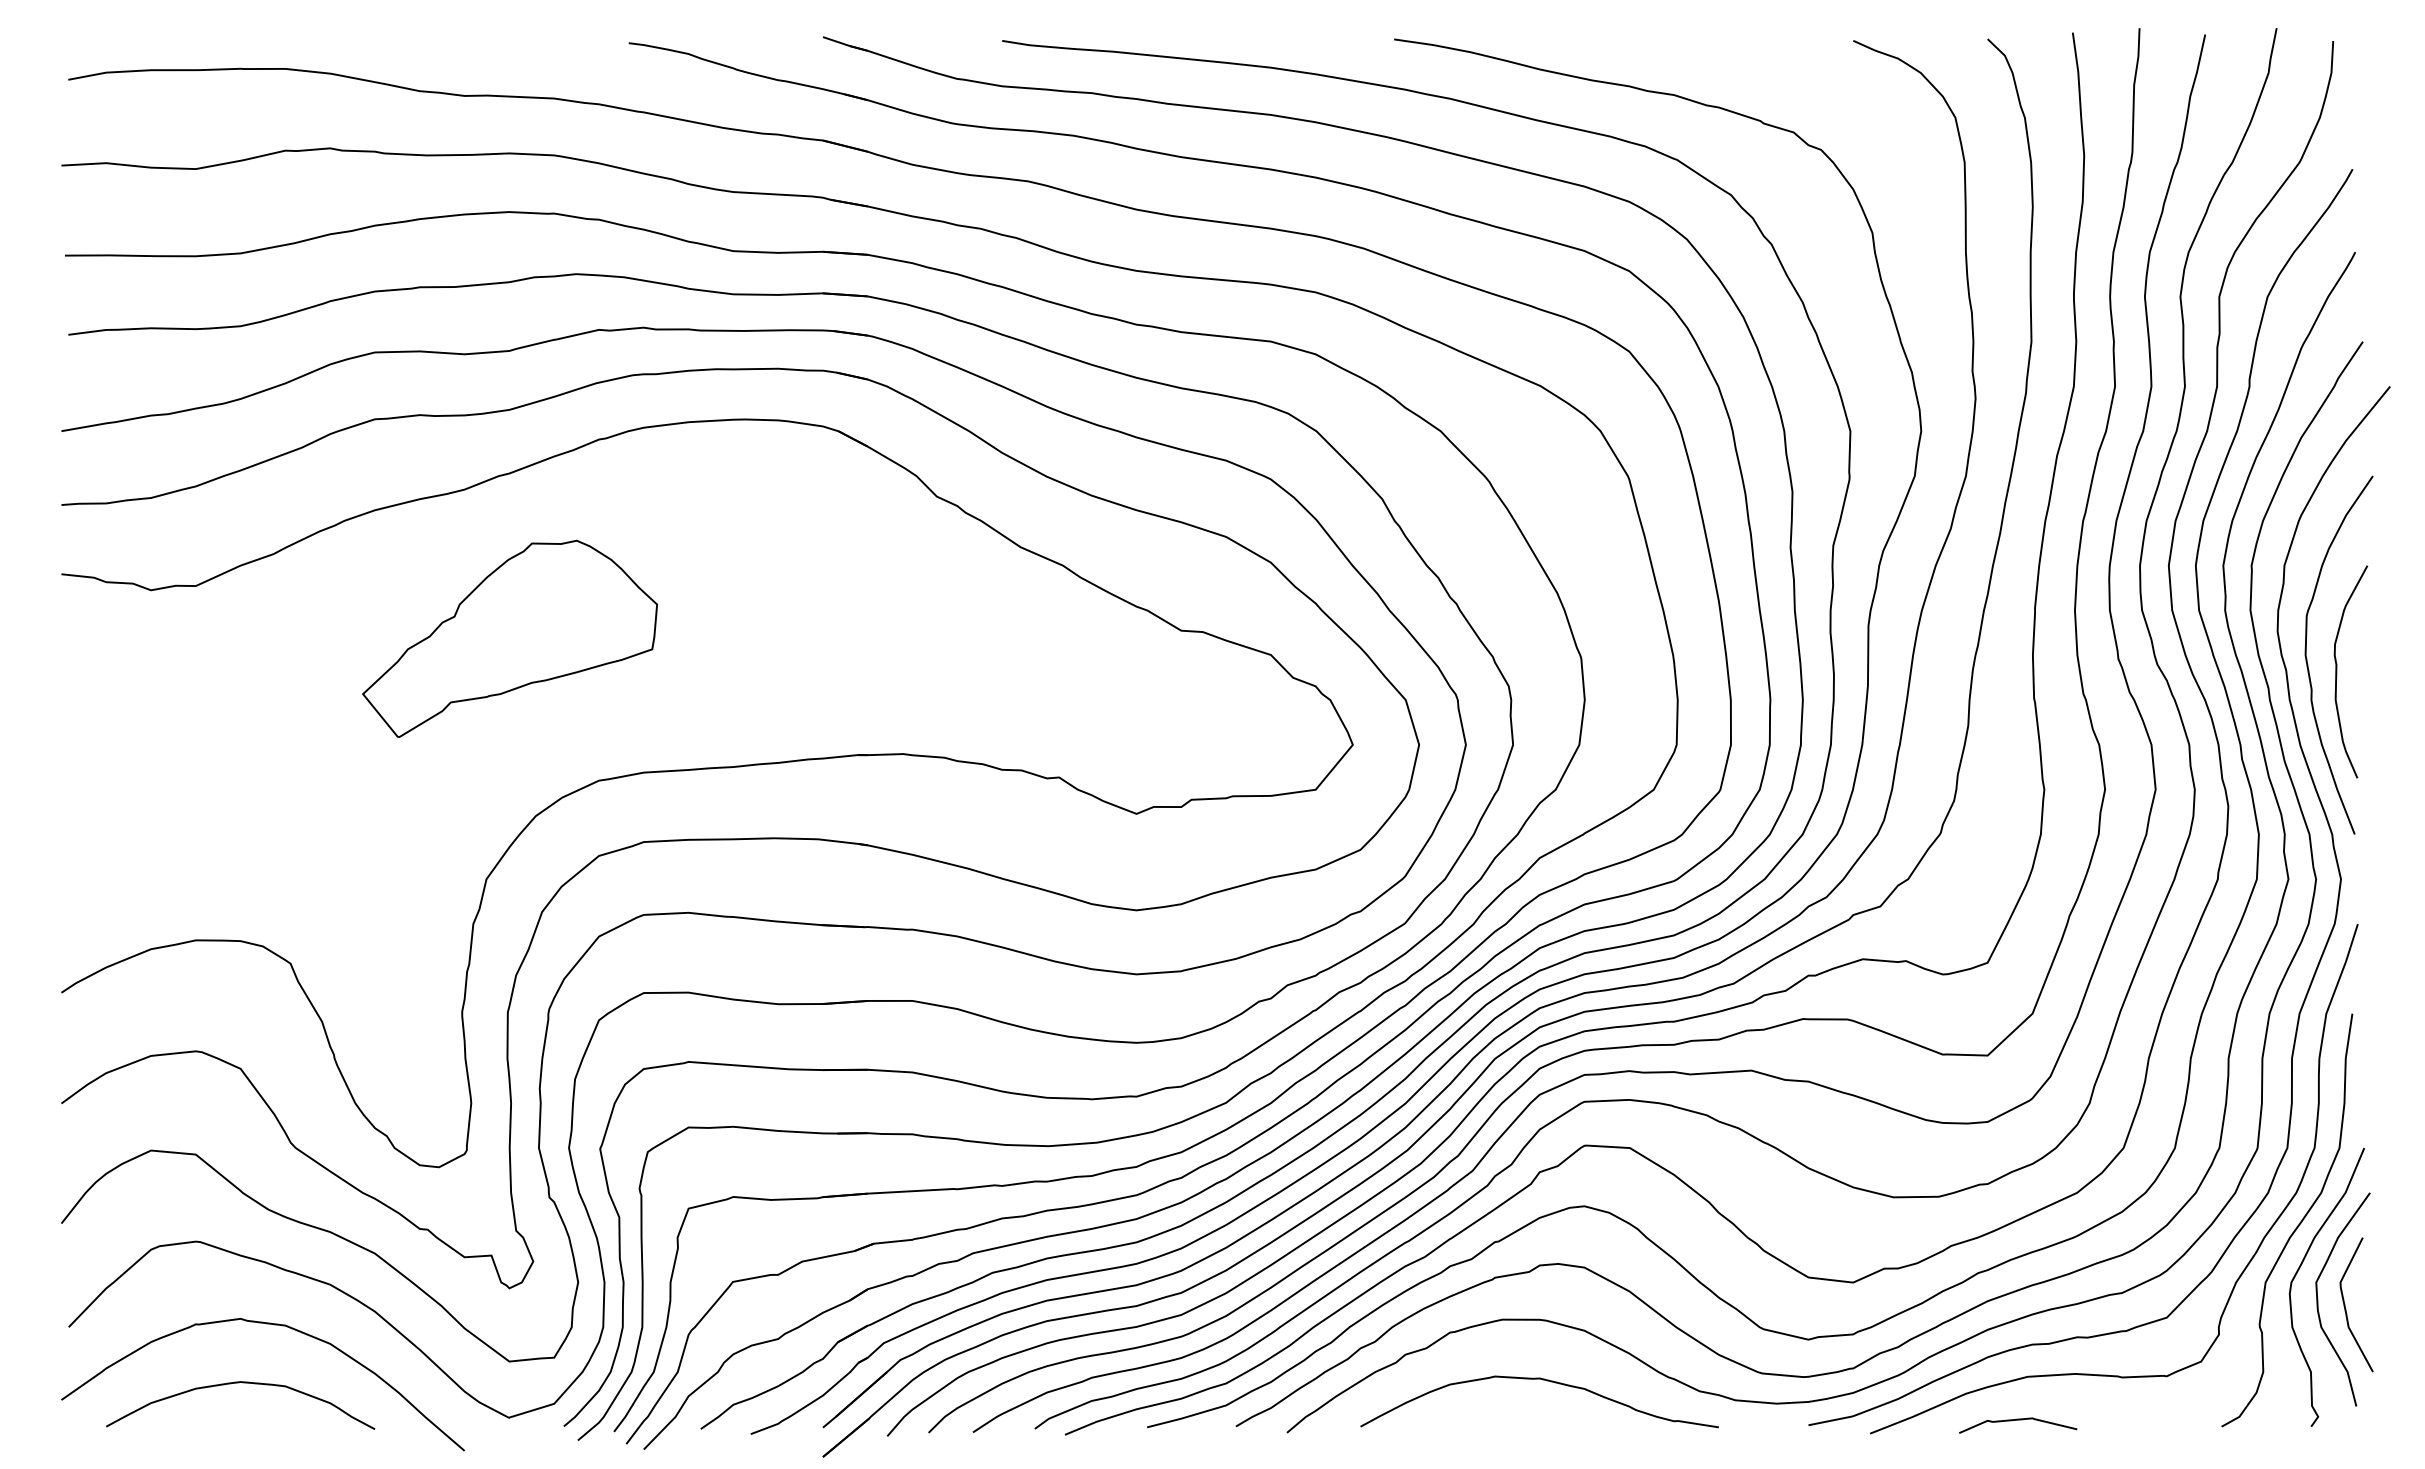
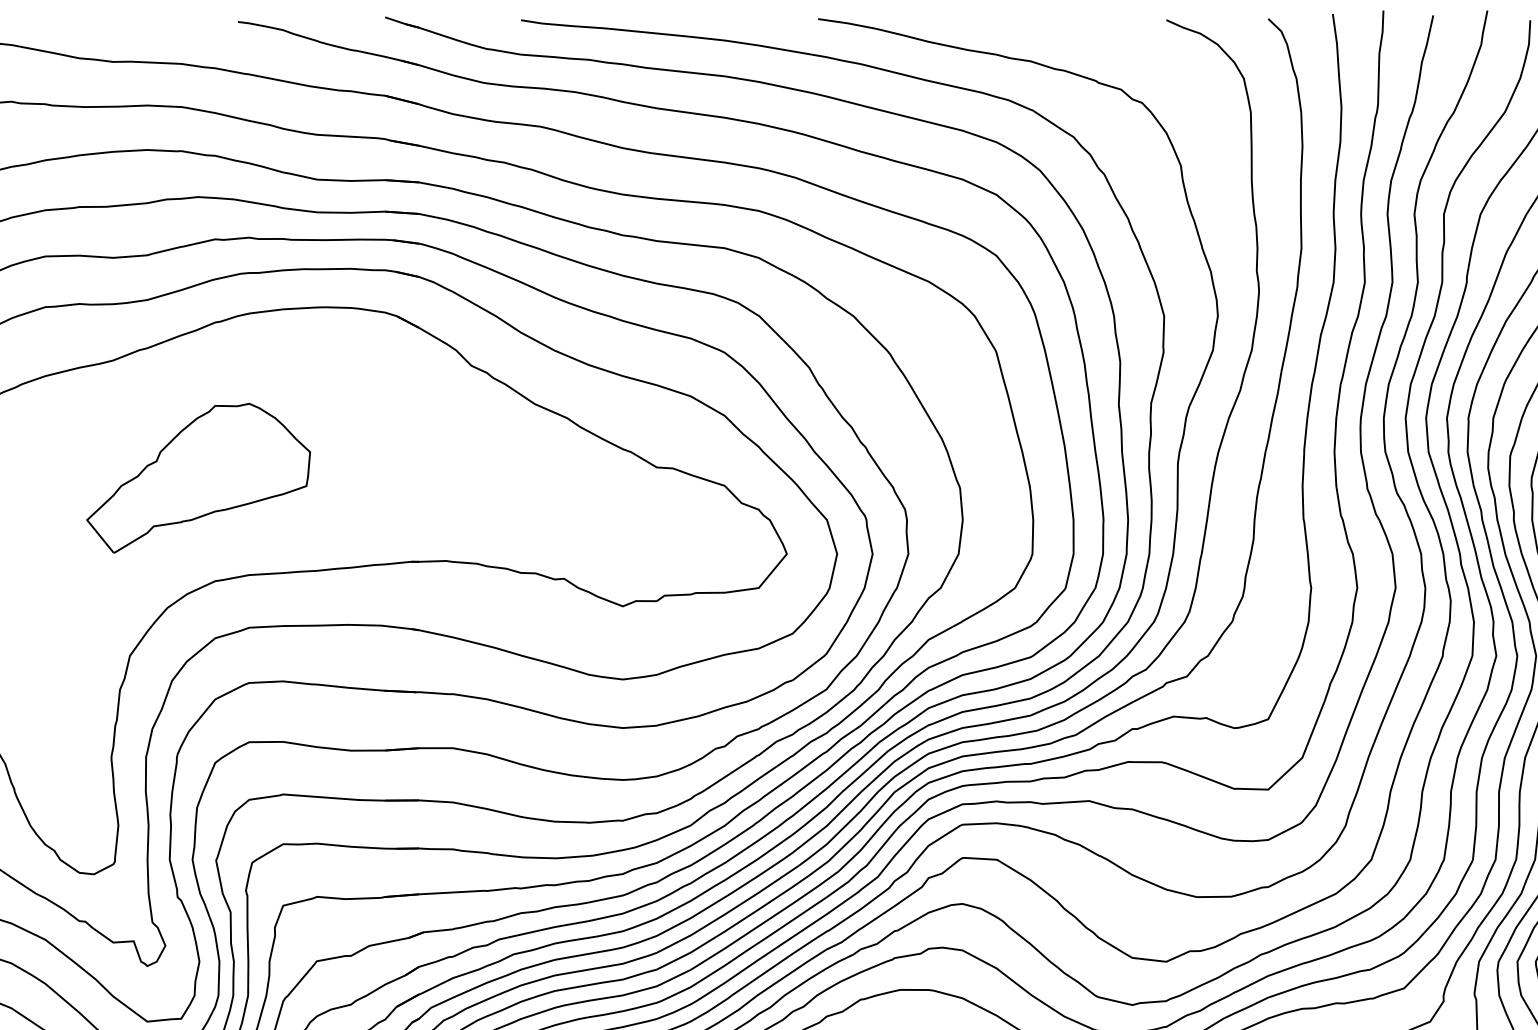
part: (509, 638) -> (198, 477), moved

